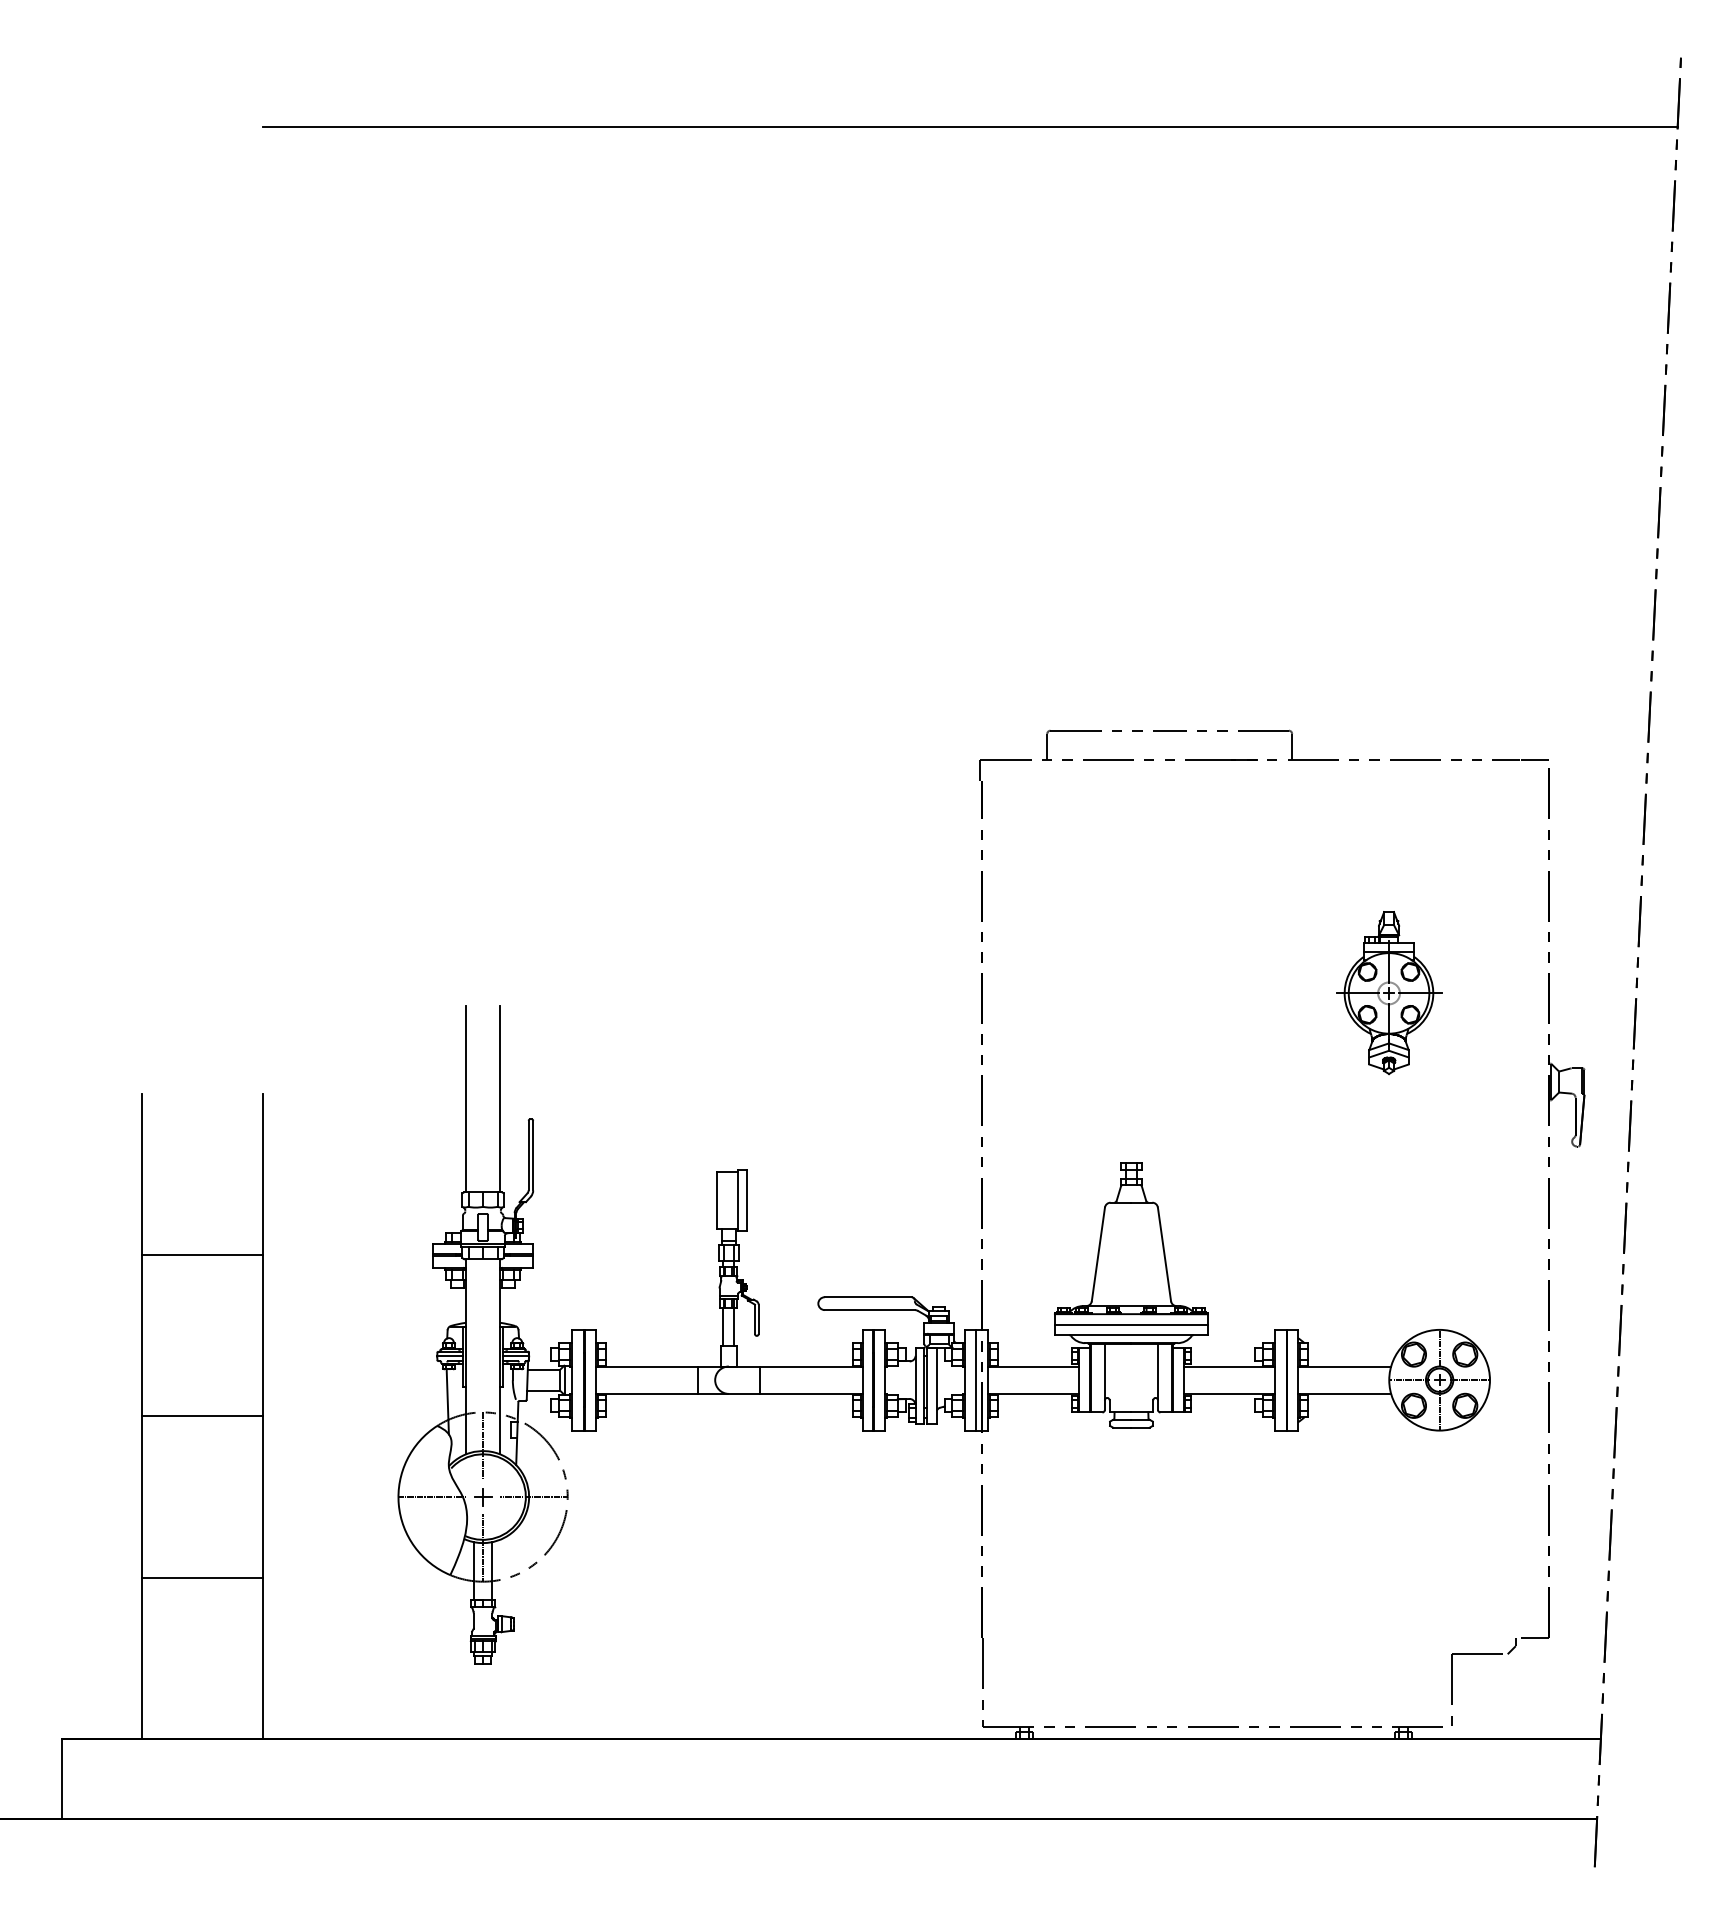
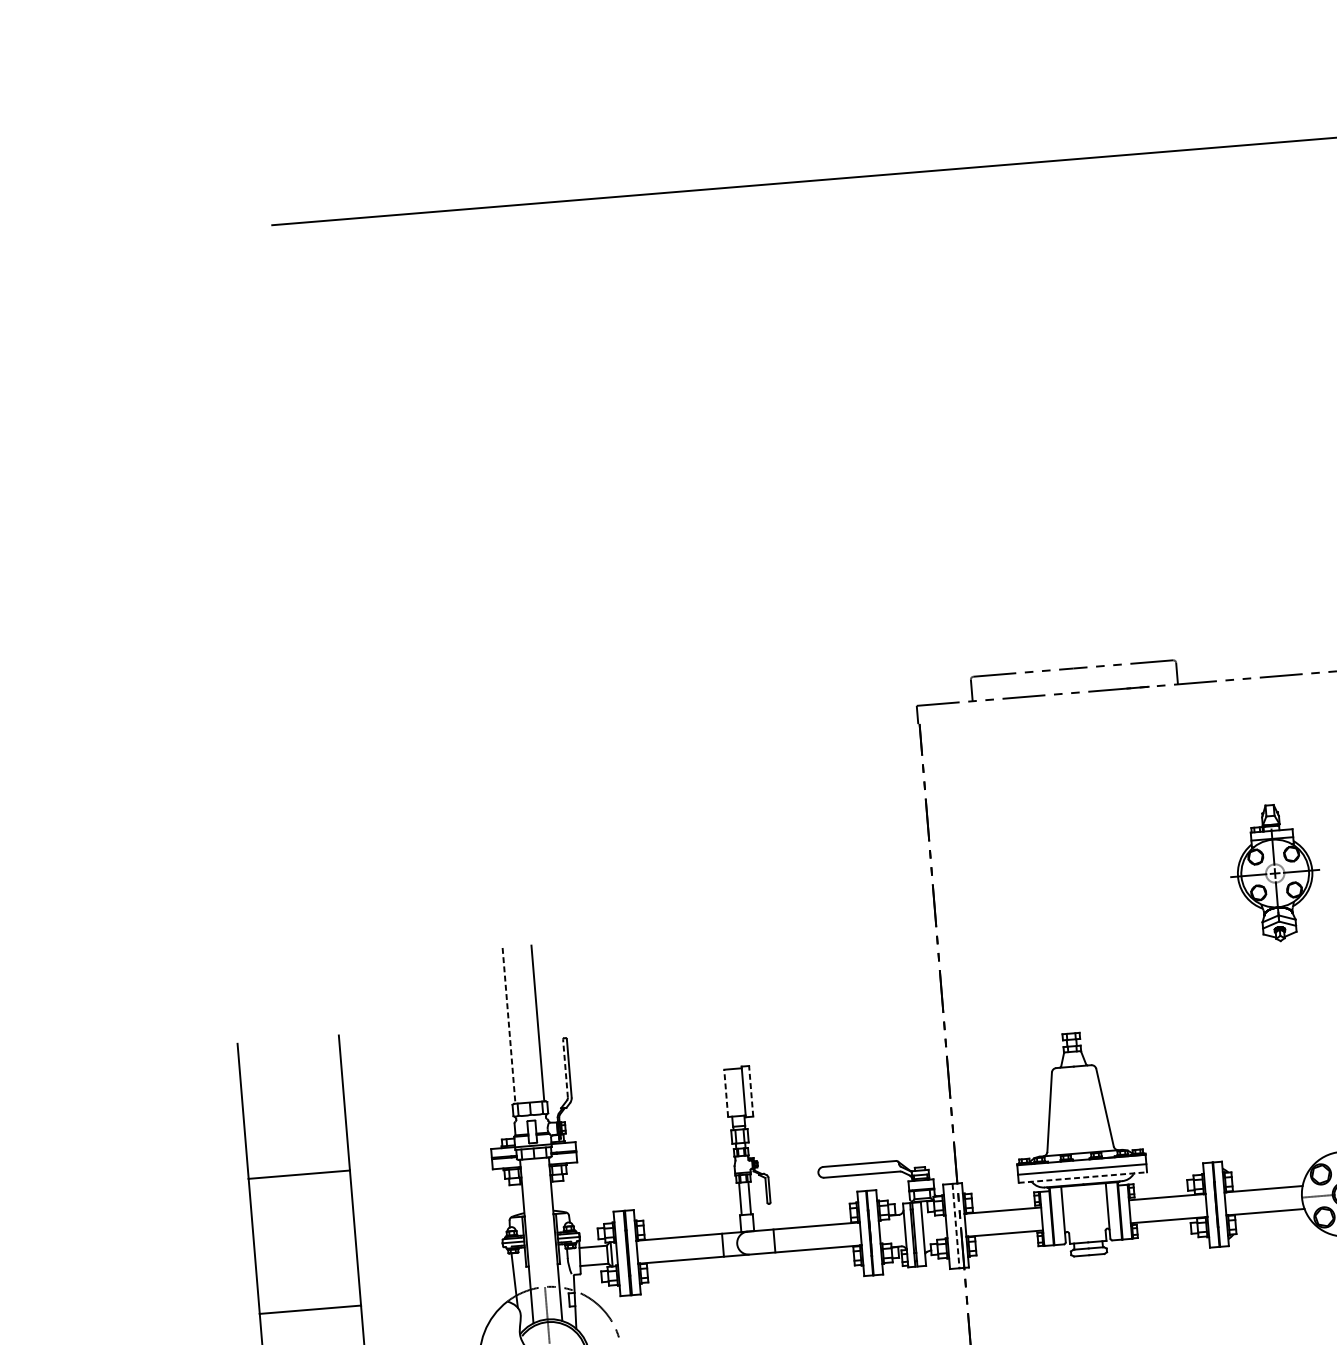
line: (465, 1099) -> (508, 1026), solid -> dashed
line: (528, 1155) -> (565, 1068), solid -> dashed
line: (716, 1200) -> (725, 1093), solid -> dashed
line: (746, 1200) -> (751, 1091), solid -> dashed
line: (1131, 1335) -> (1082, 1177), solid -> dashed
line: (976, 1380) -> (956, 1226), solid -> dashed

